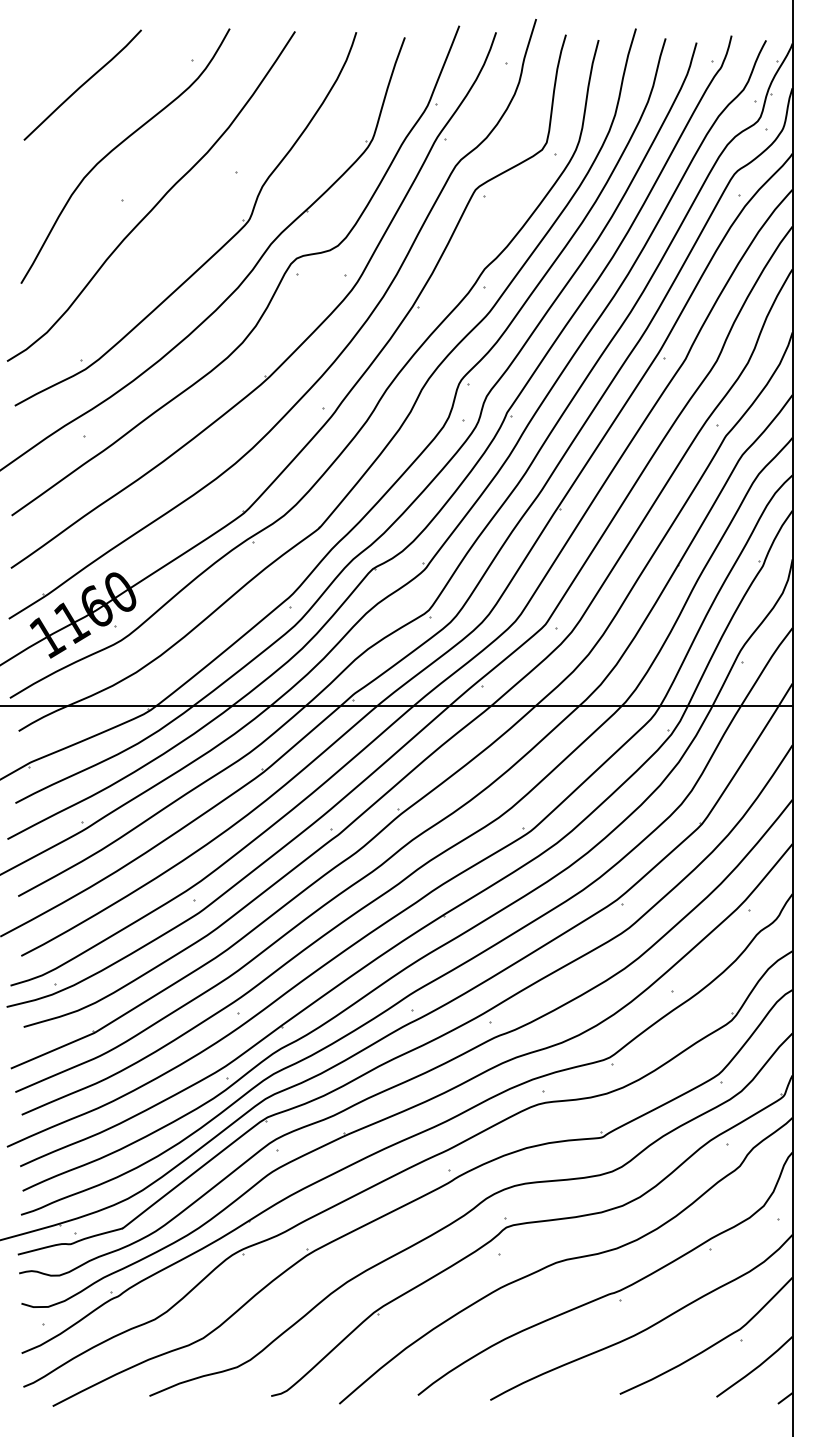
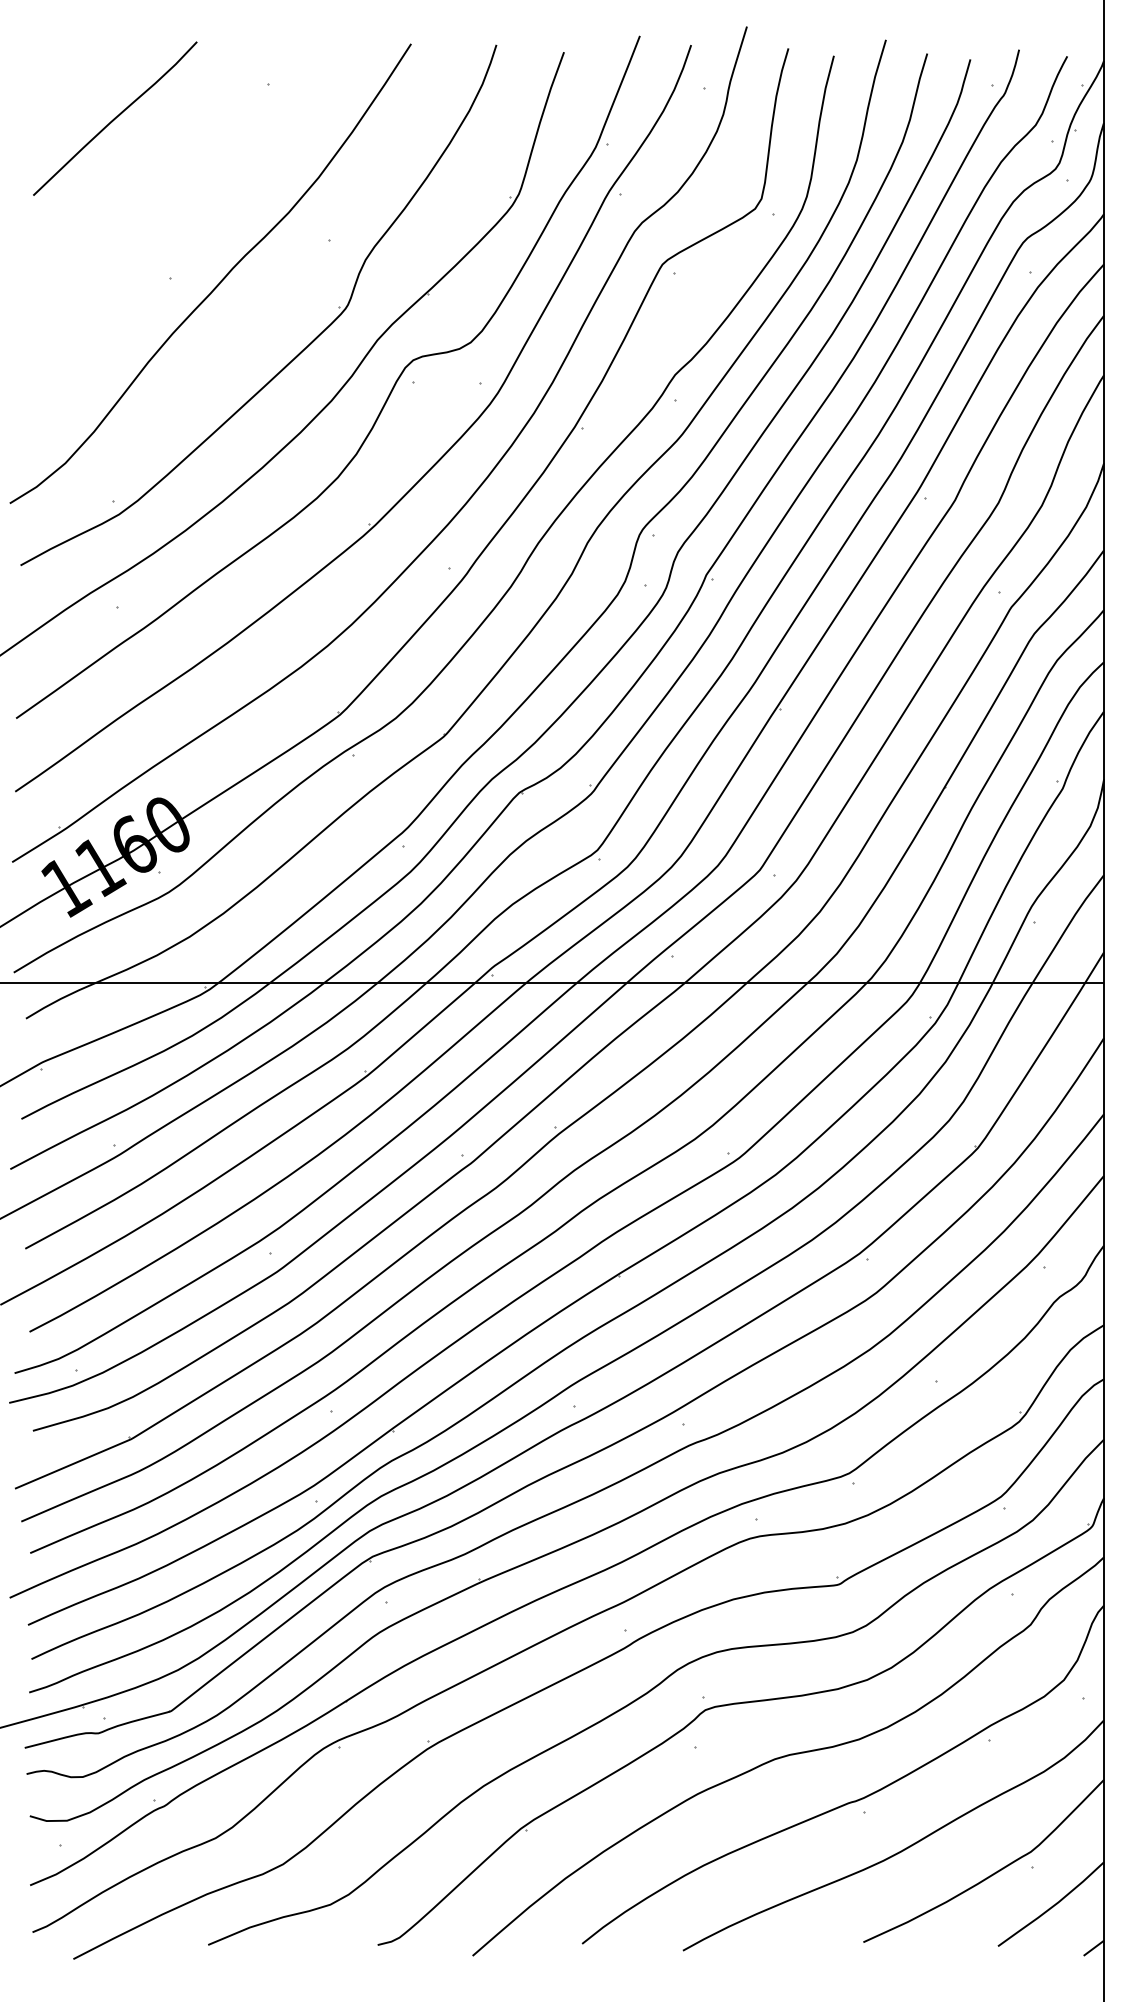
curve: (117, 147) -> (163, 205), removed

